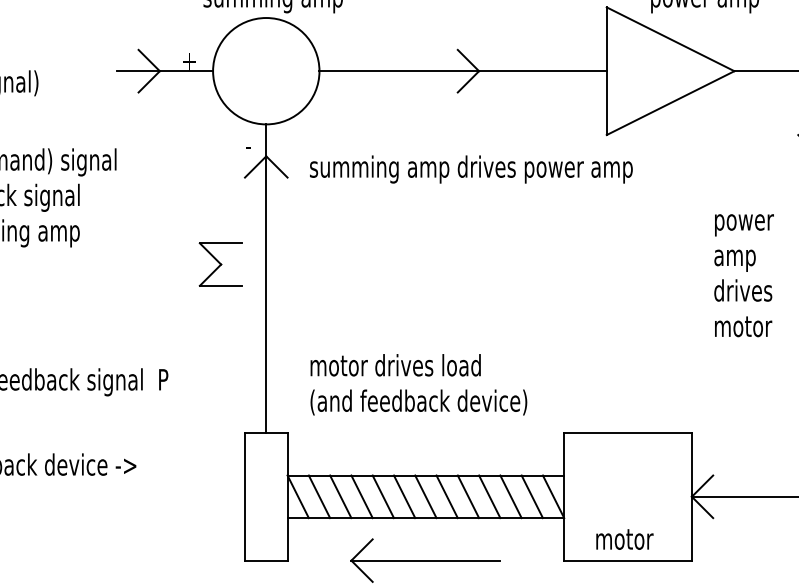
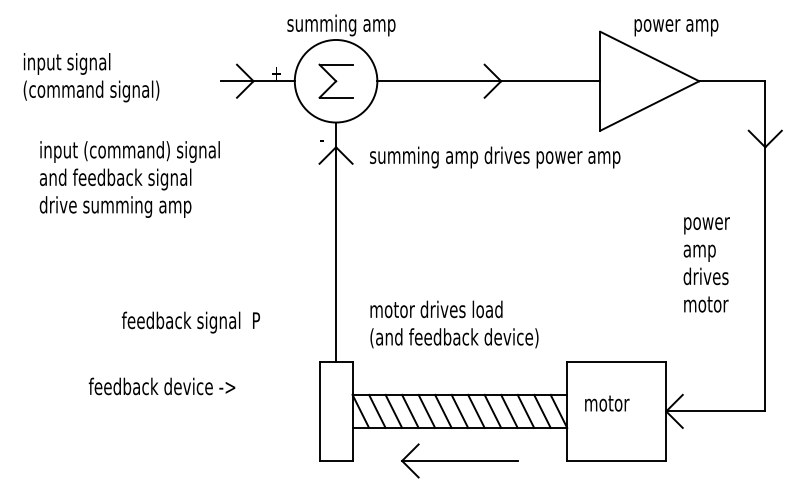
part: (220, 263) -> (335, 80), moved
text: (743, 275) -> (706, 264), moved
text: (625, 539) -> (607, 403), moved

